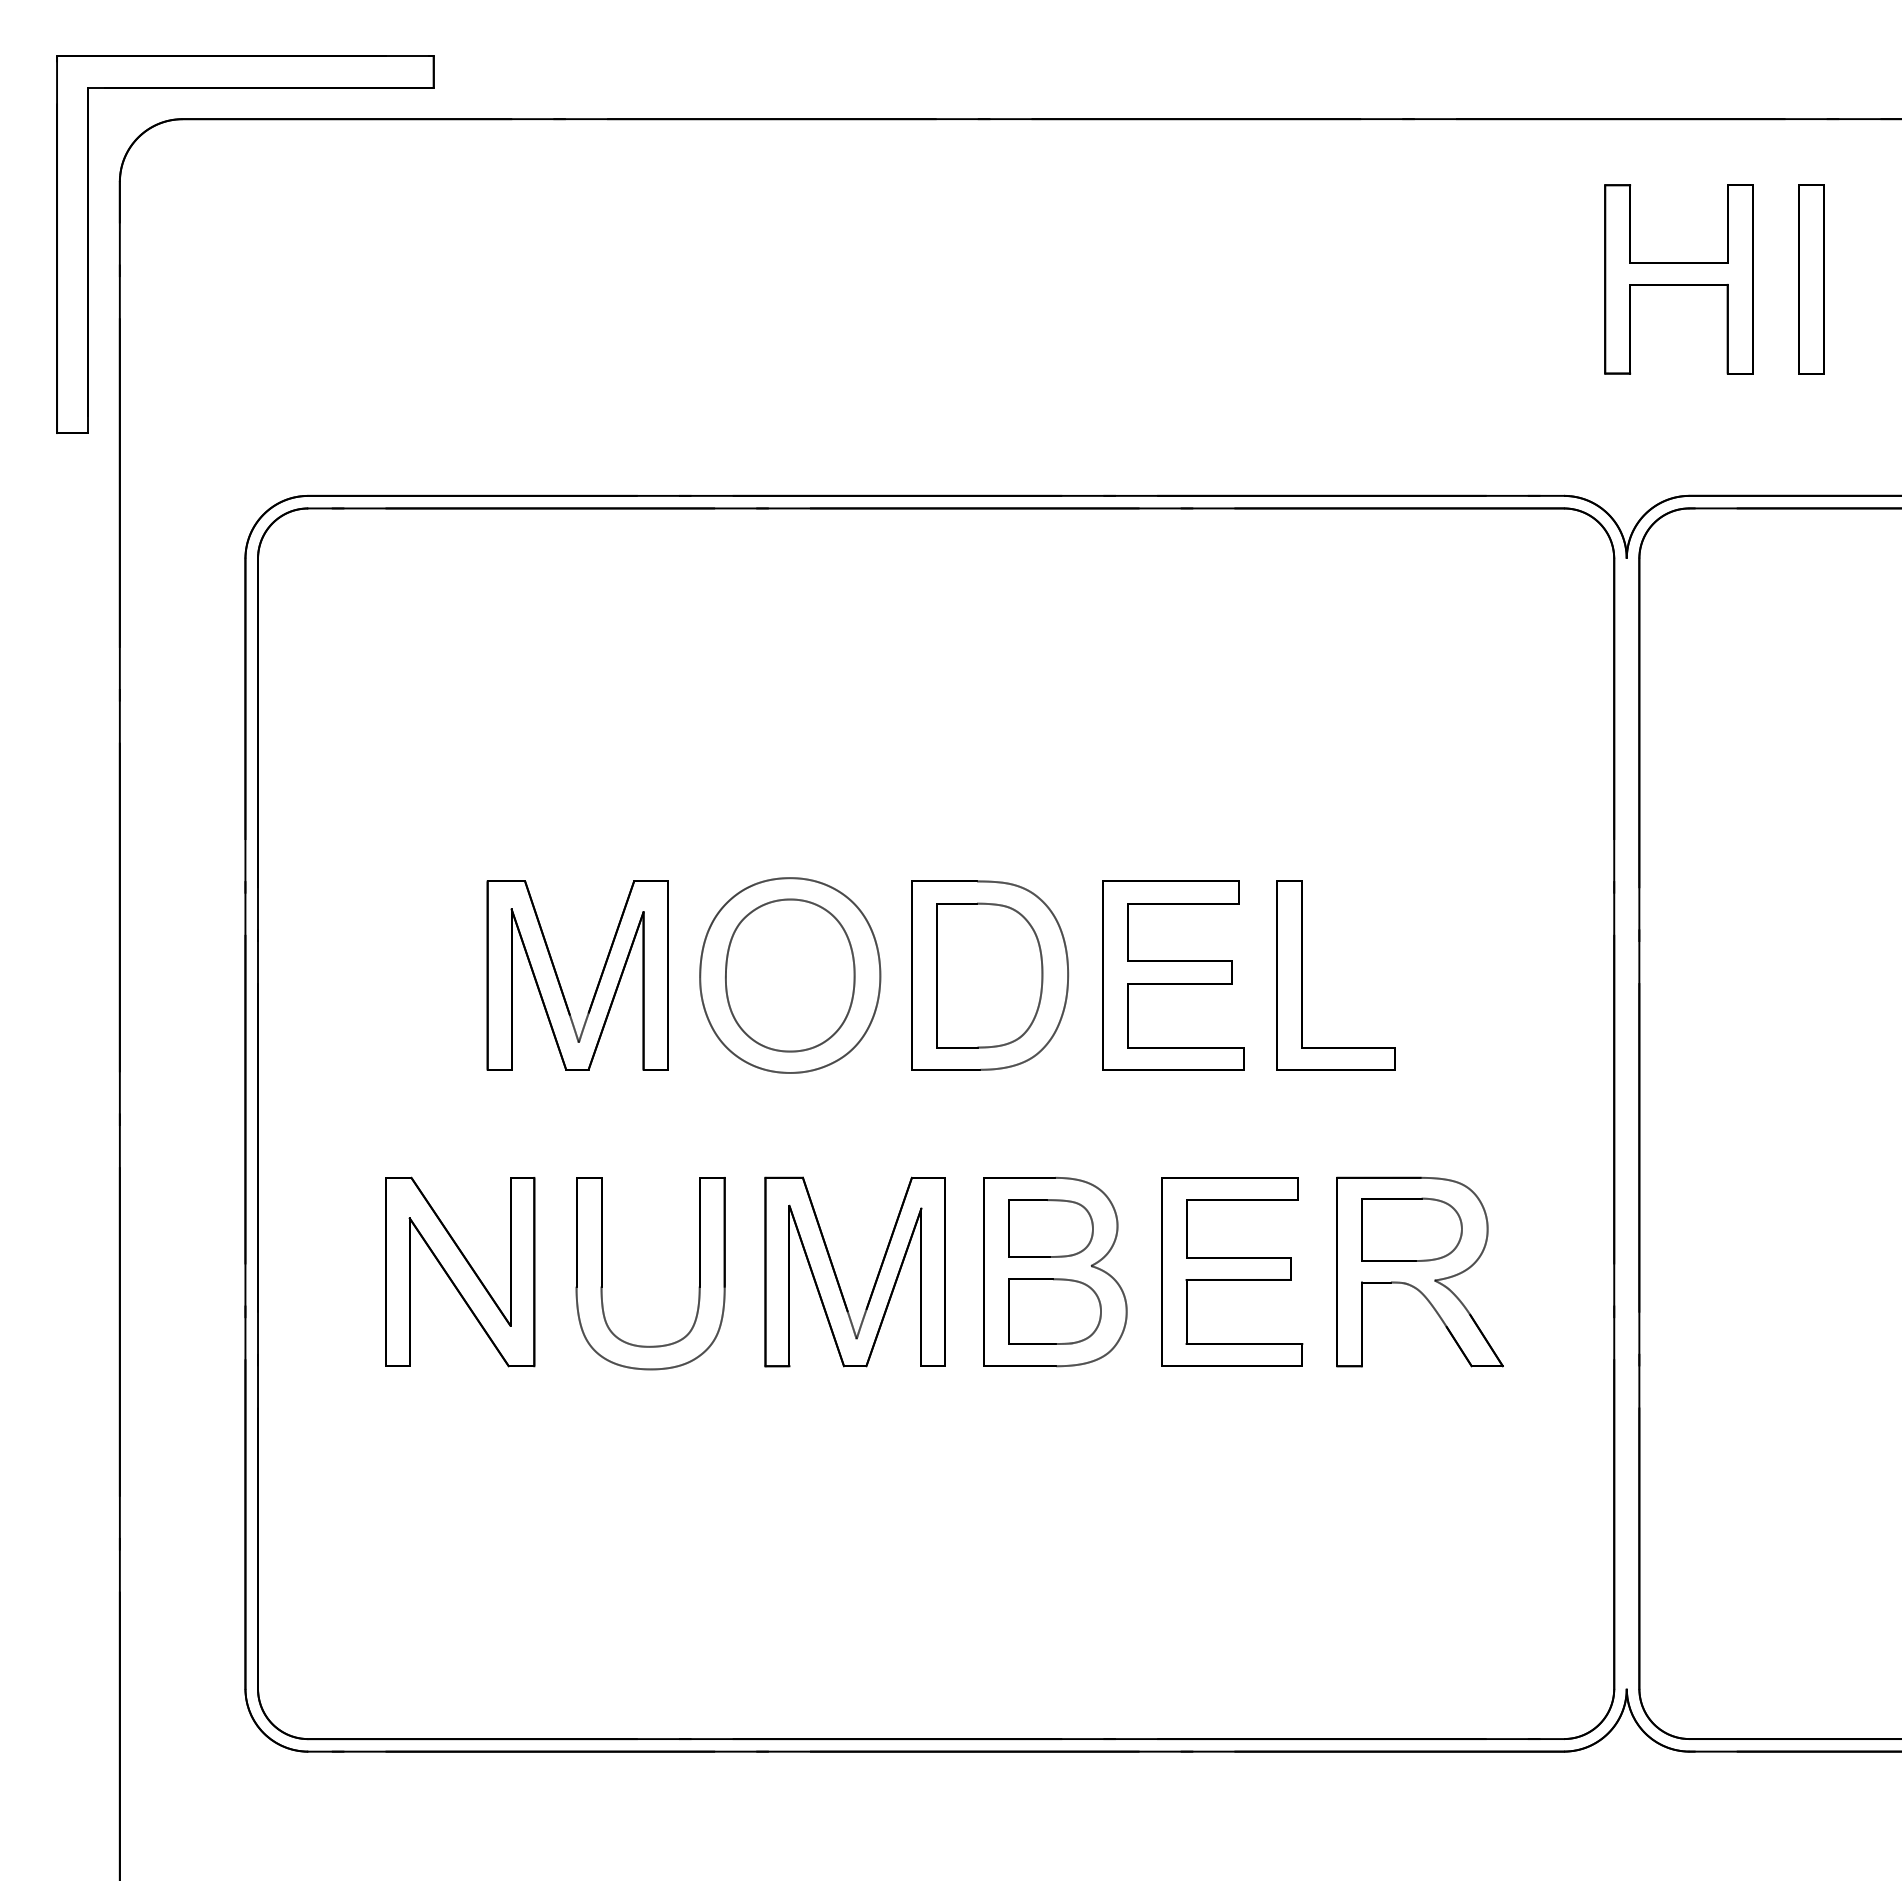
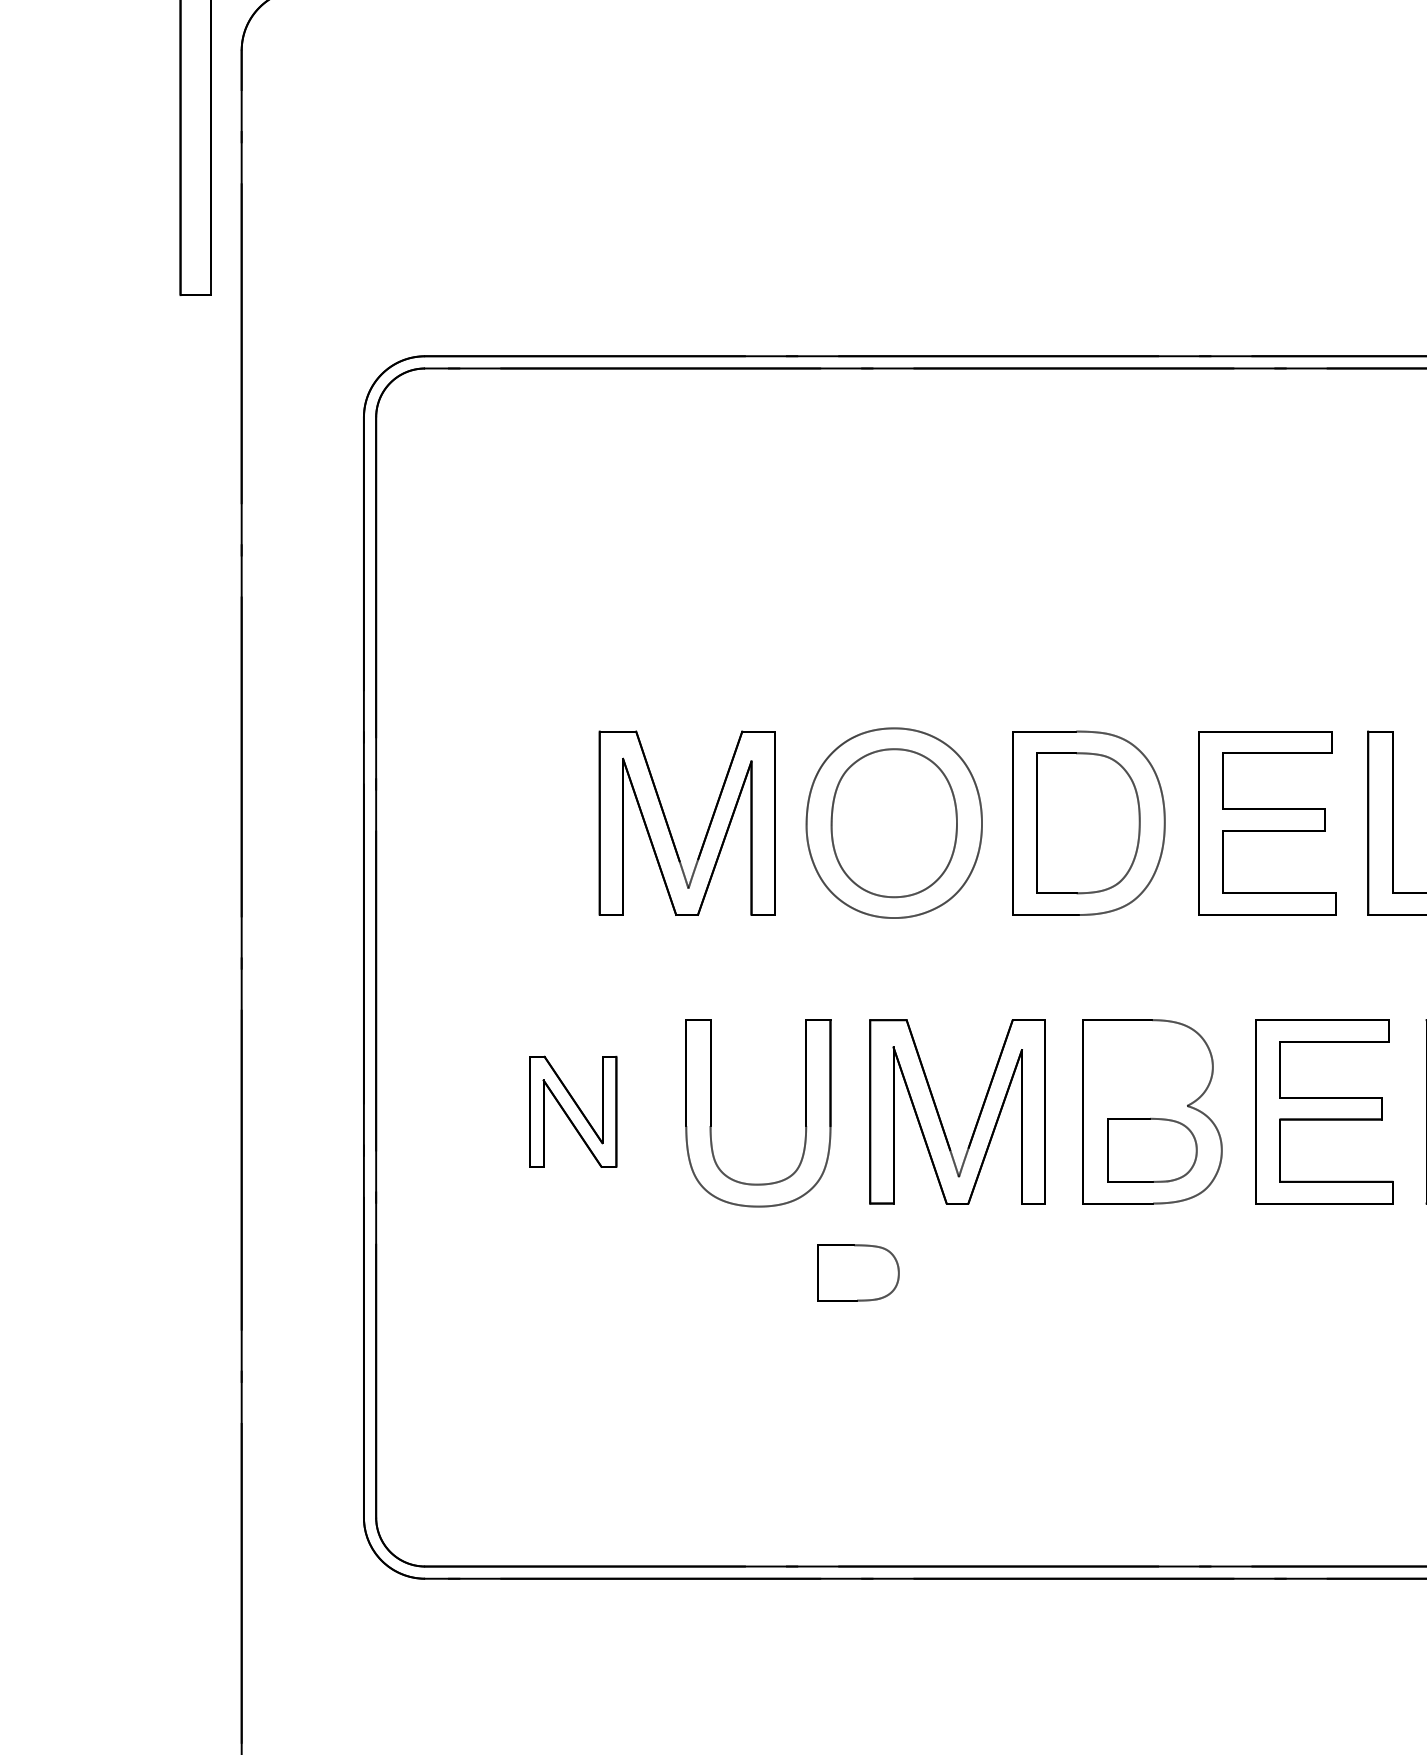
part: (1050, 1228) -> (857, 1272), moved
part: (460, 1271) -> (573, 1111), size x0.6

